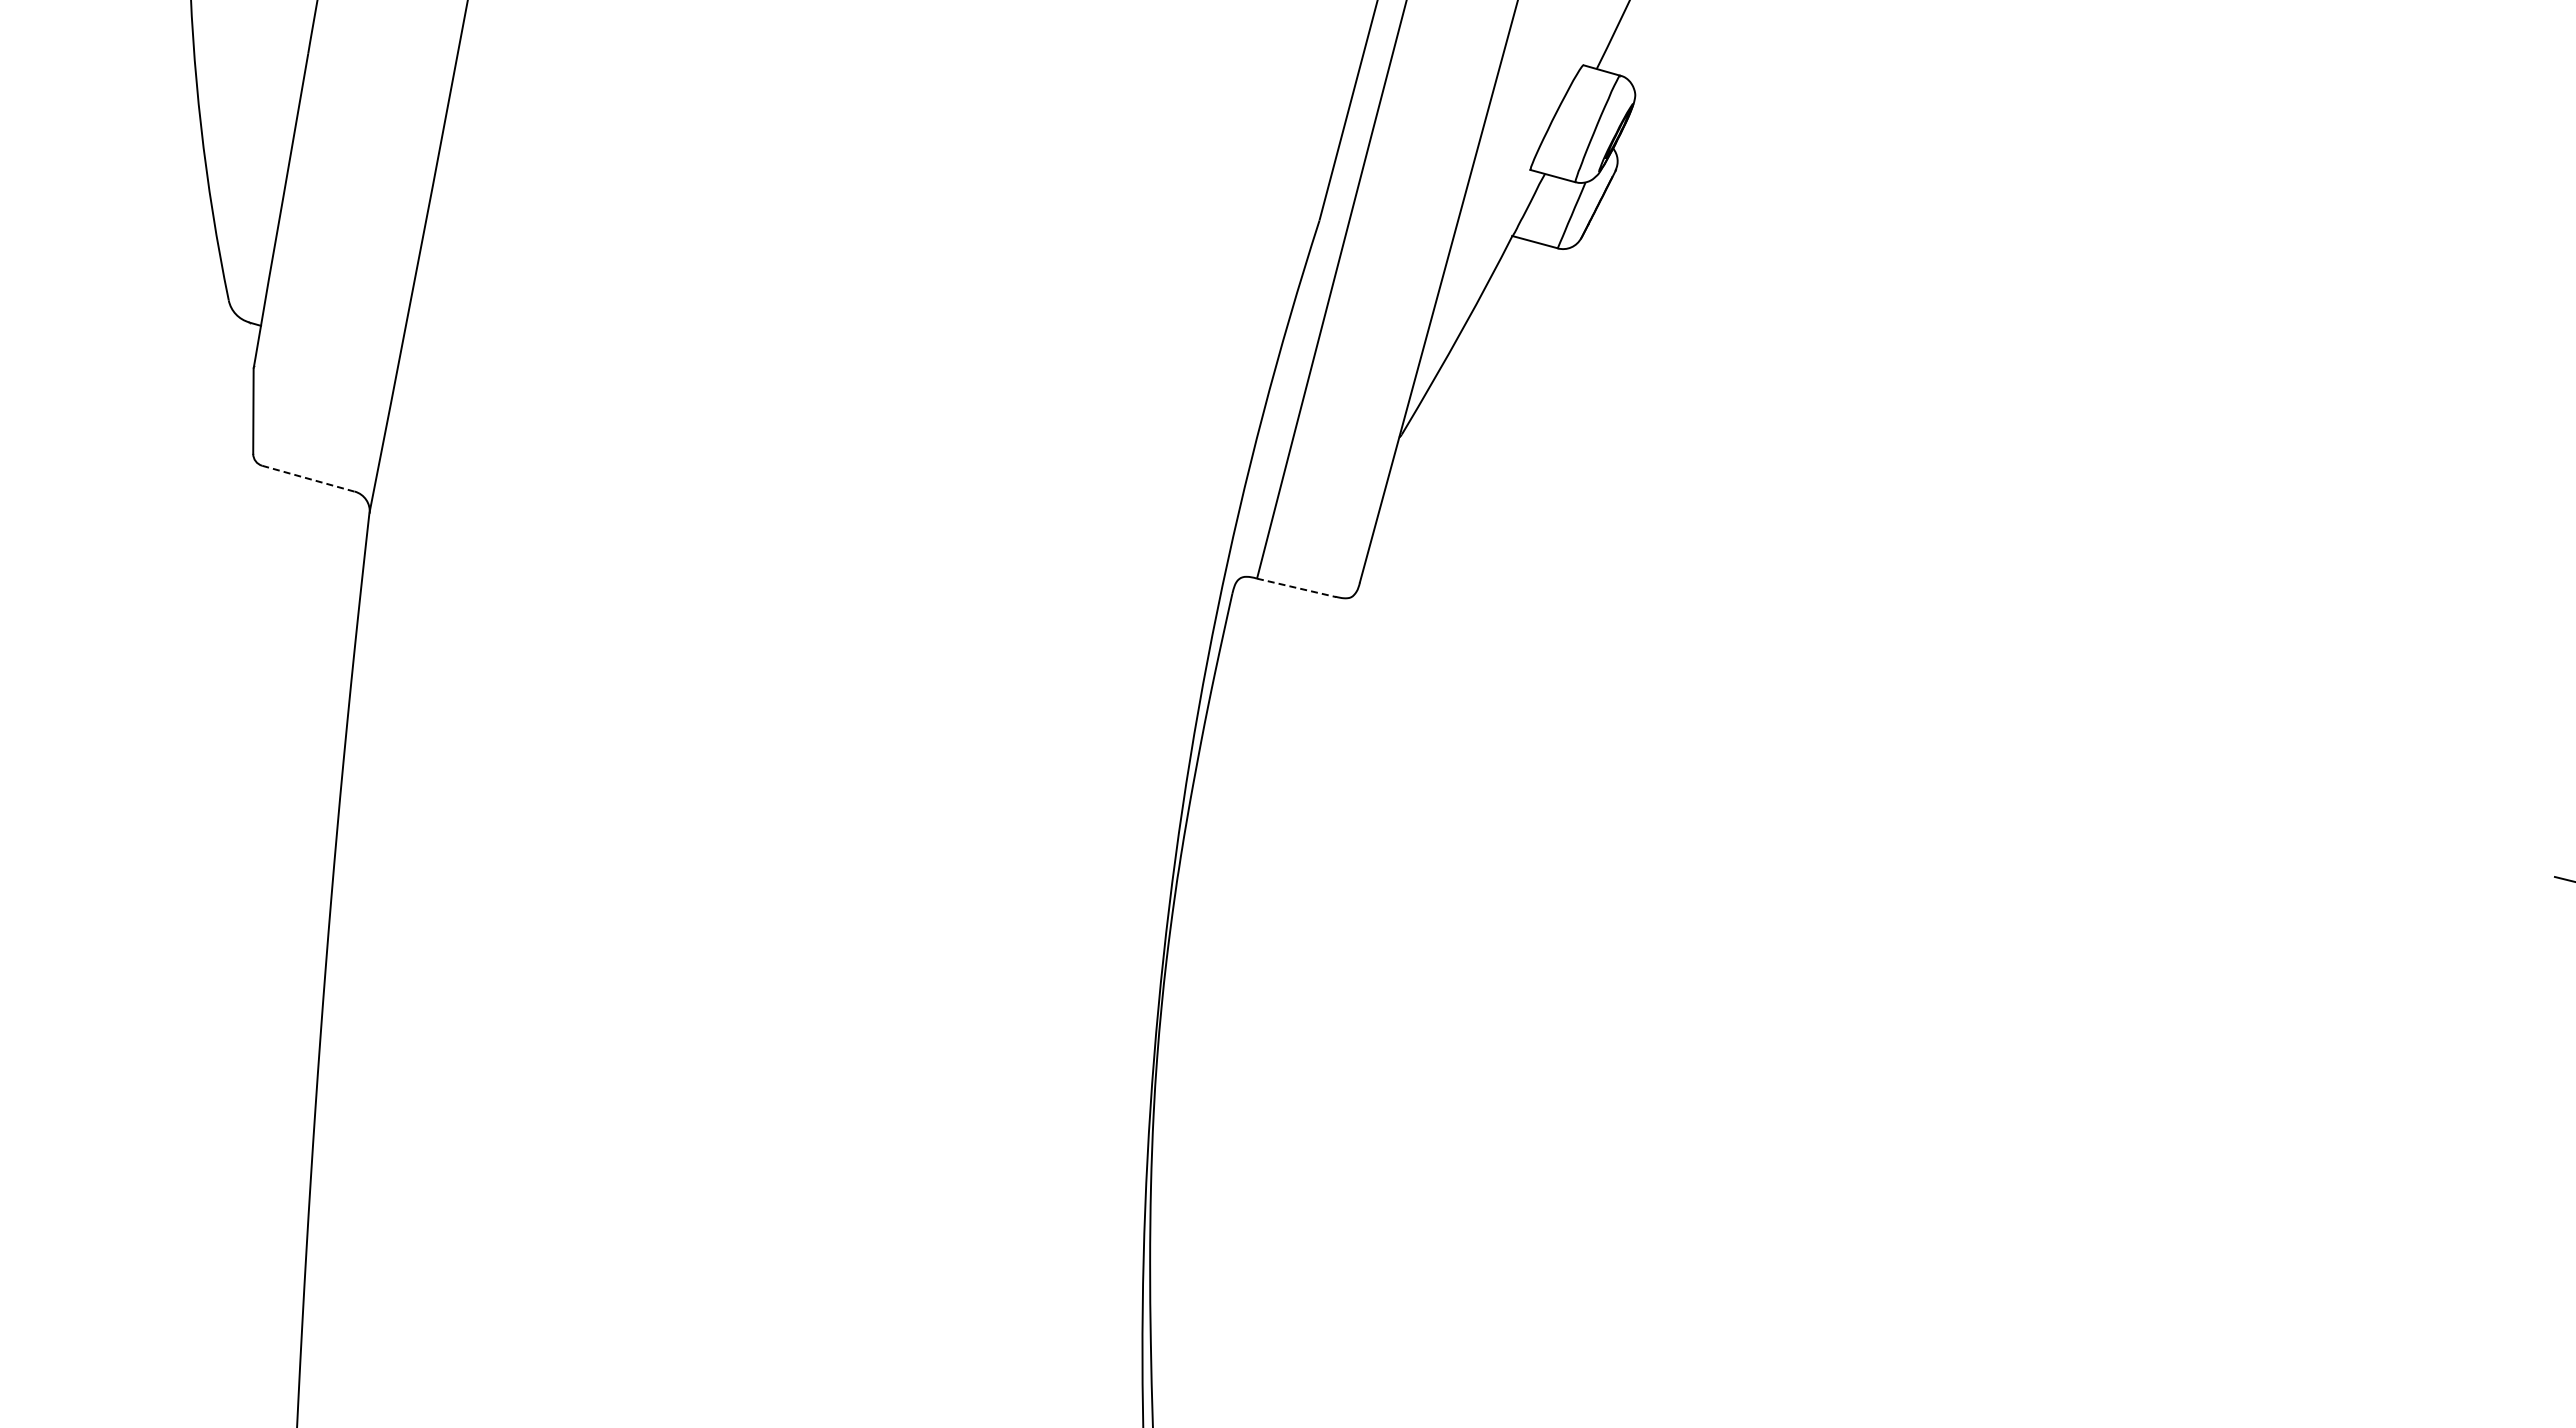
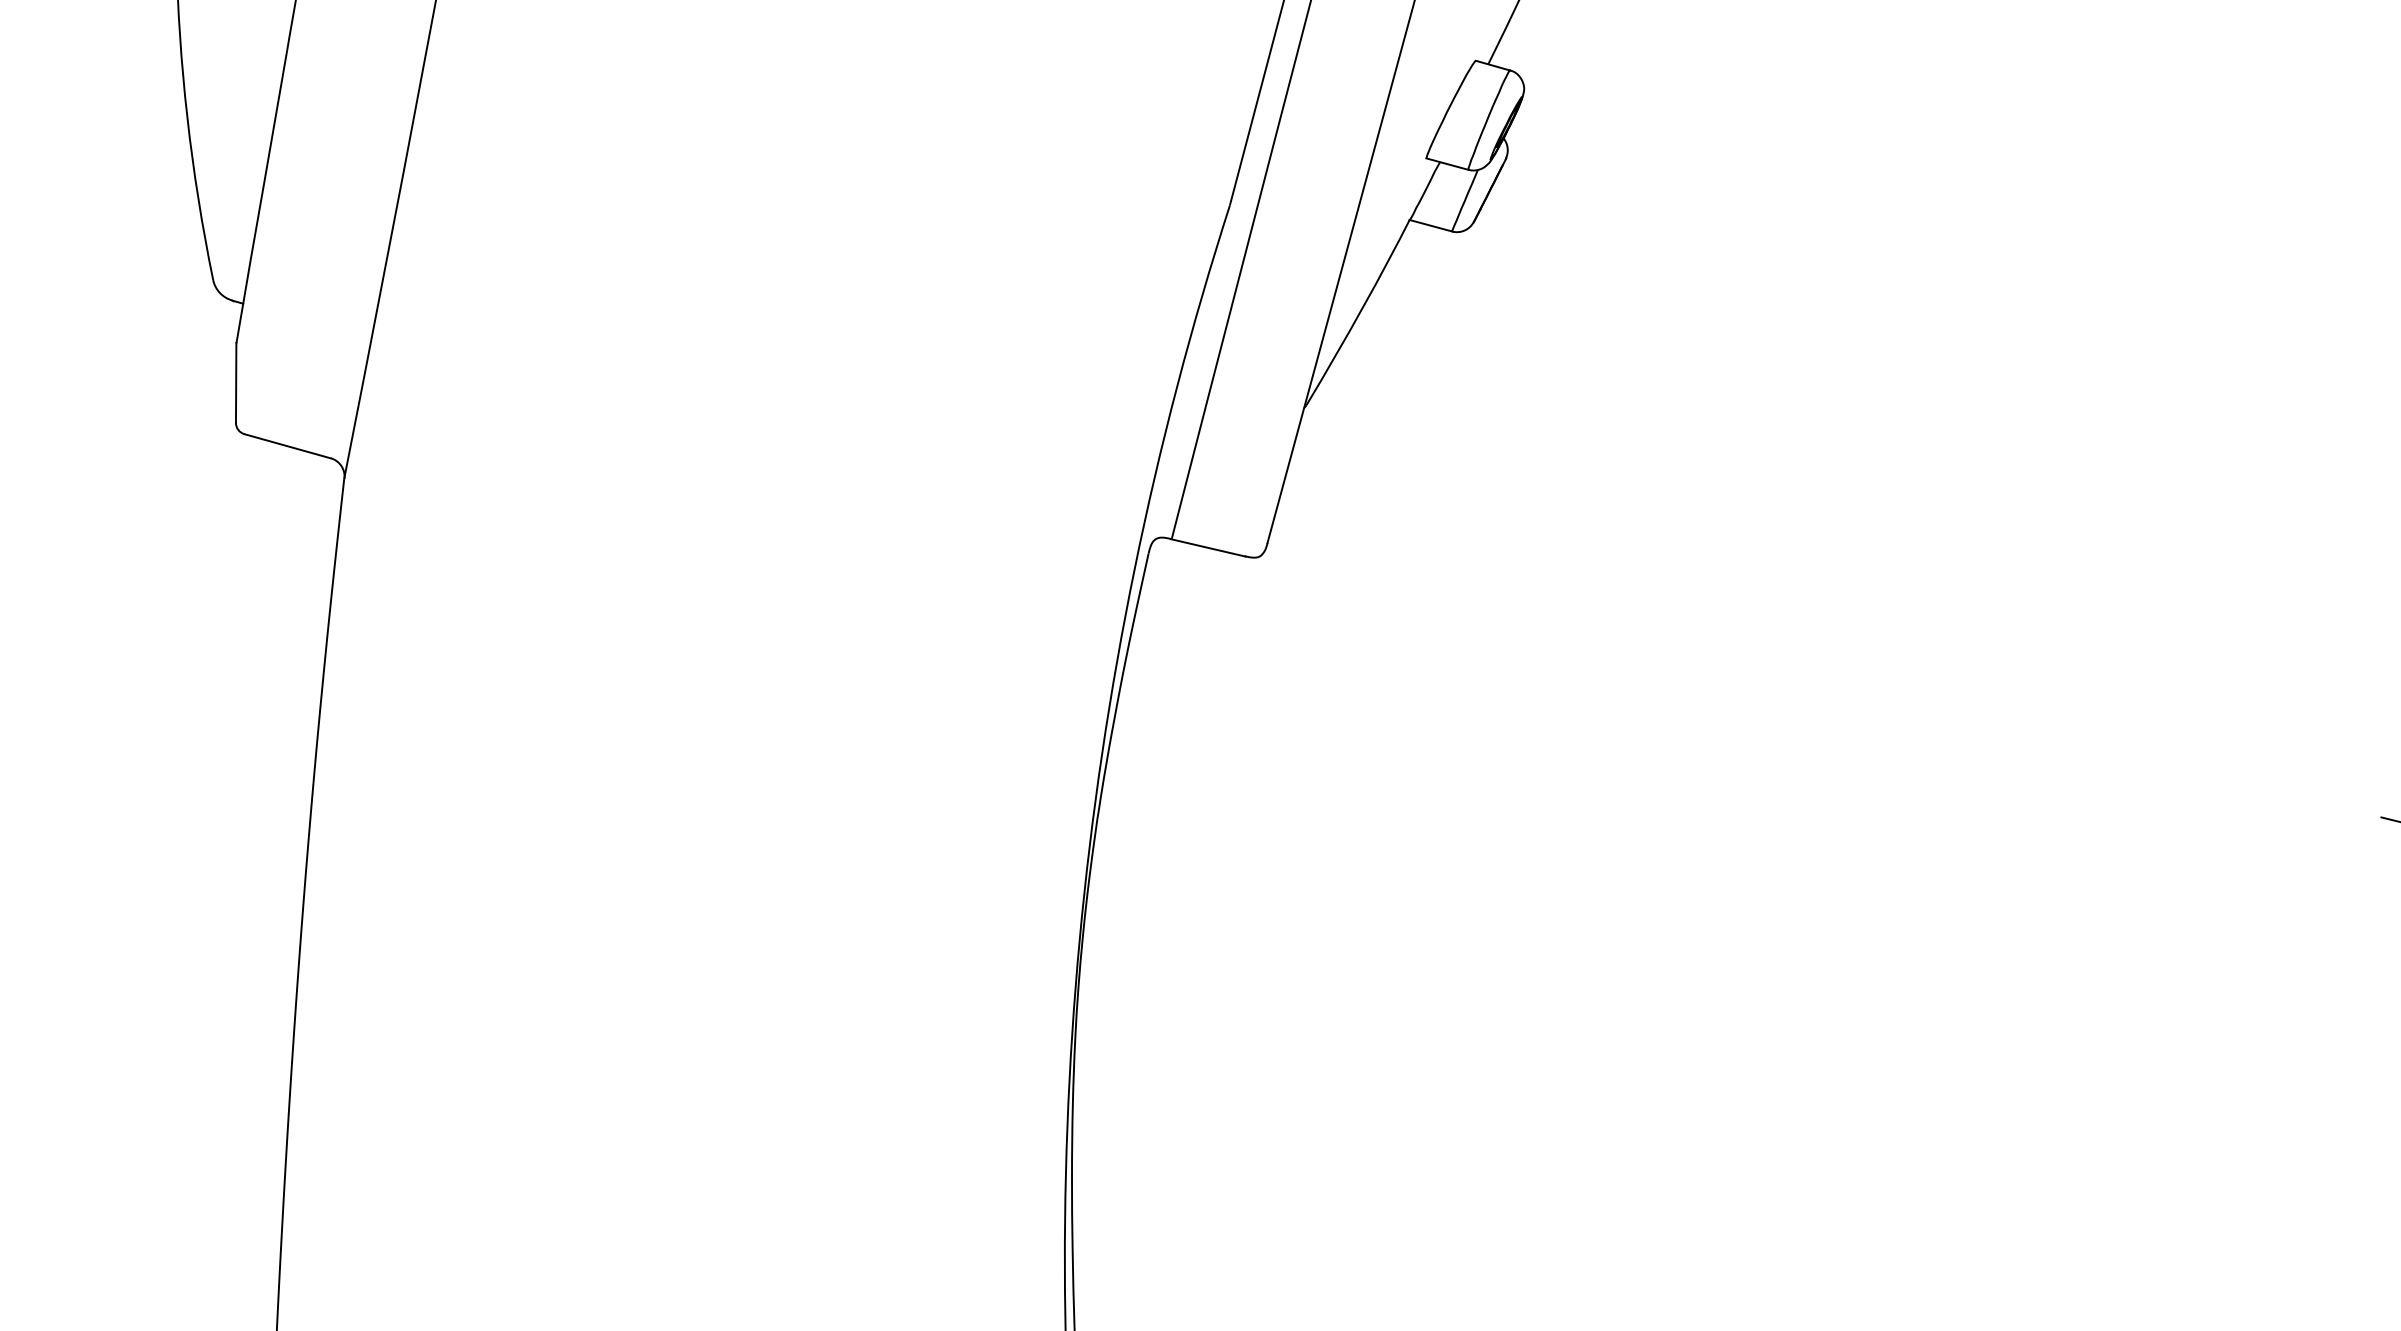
line: (308, 478) -> (287, 445), dashed -> solid
line: (1296, 587) -> (1208, 547), dashed -> solid

